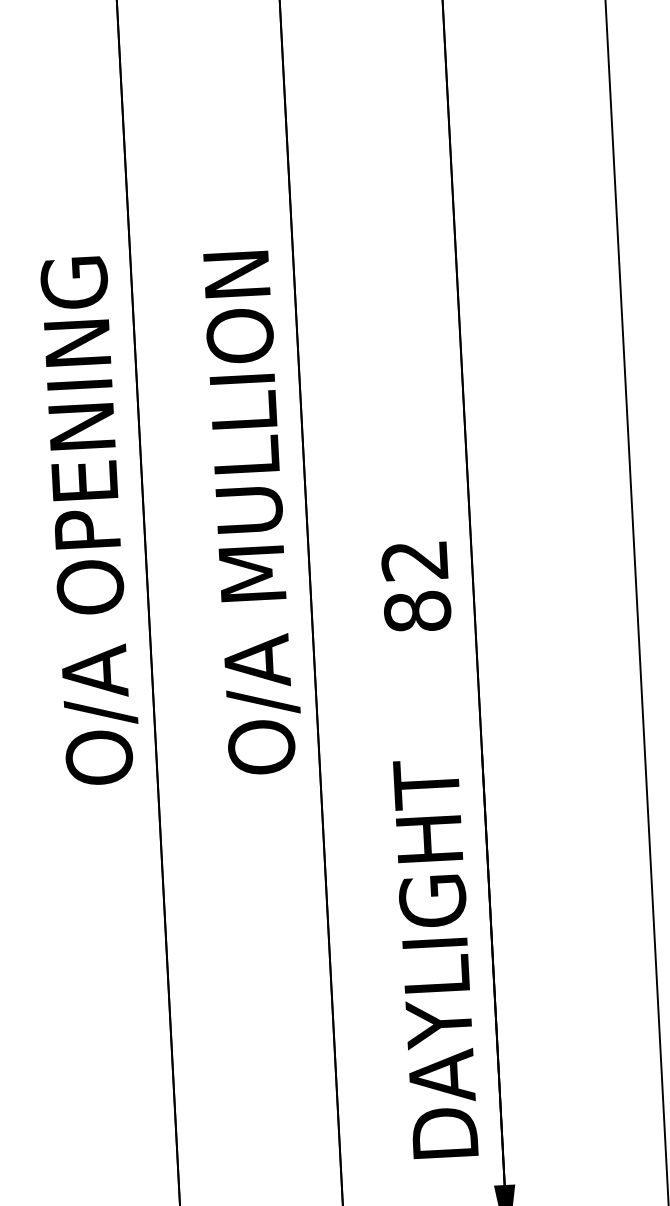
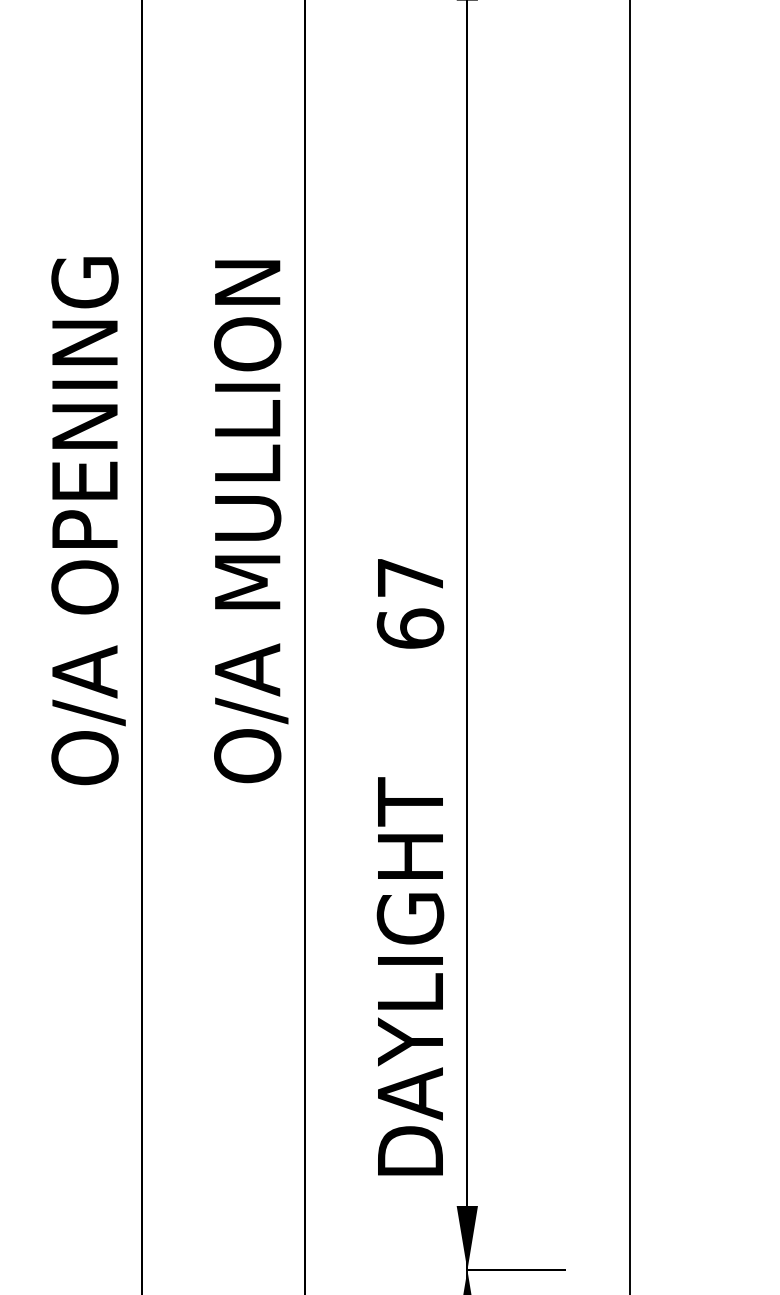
text: (416, 586) -> (410, 603), 82 -> 67

